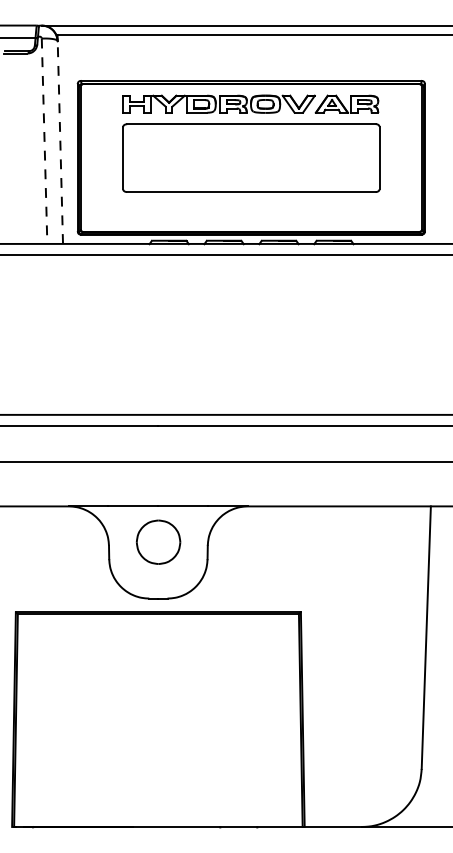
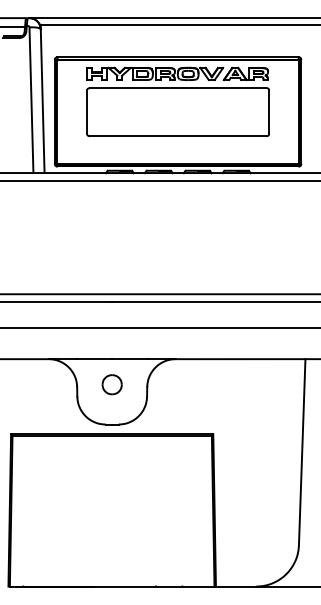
line: (44, 141) -> (31, 100), dashed -> solid
line: (60, 143) -> (42, 101), dashed -> solid
part: (157, 542) -> (111, 384), size x0.62

